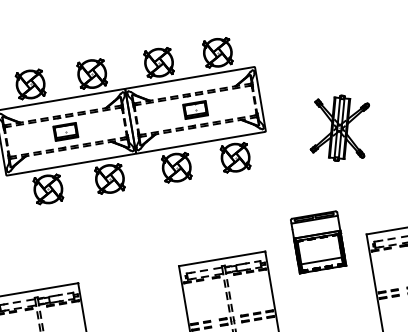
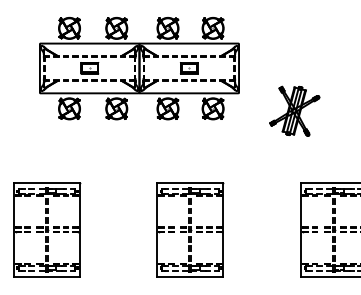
part: (339, 127) -> (294, 110), moved
part: (318, 241) -> (264, 181), removed

